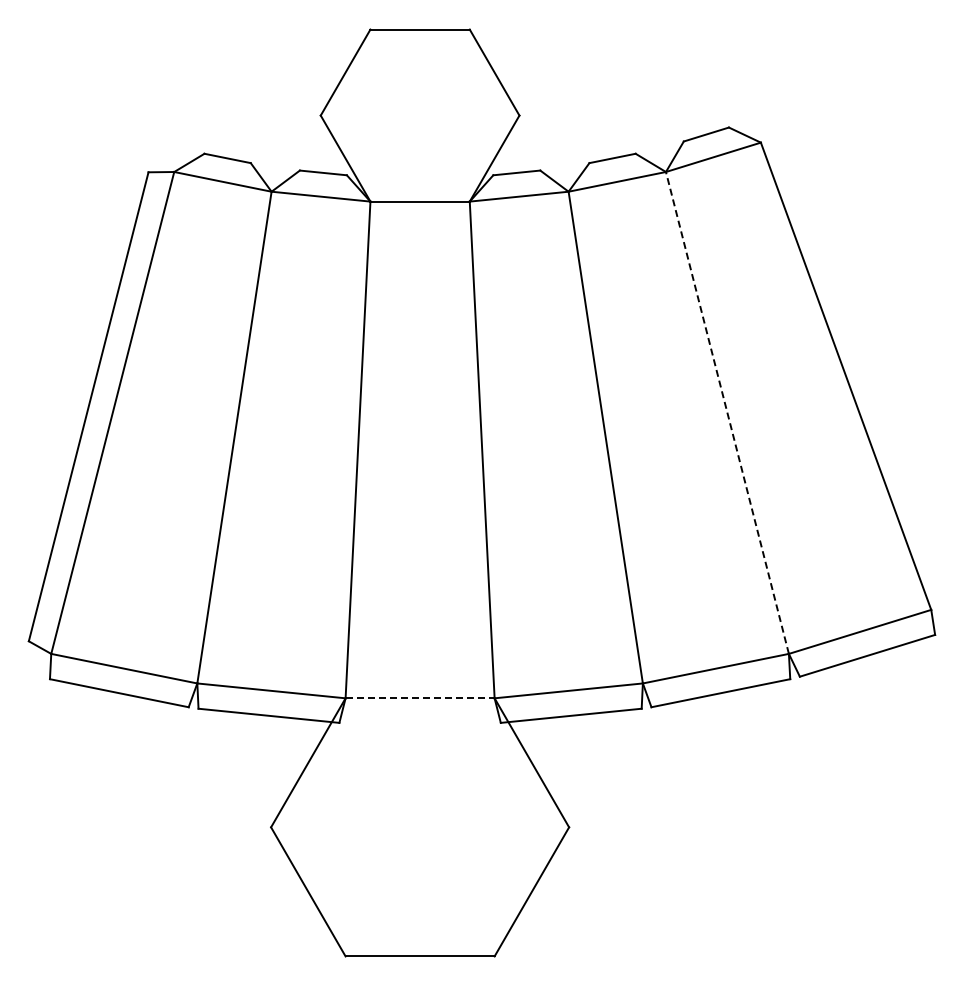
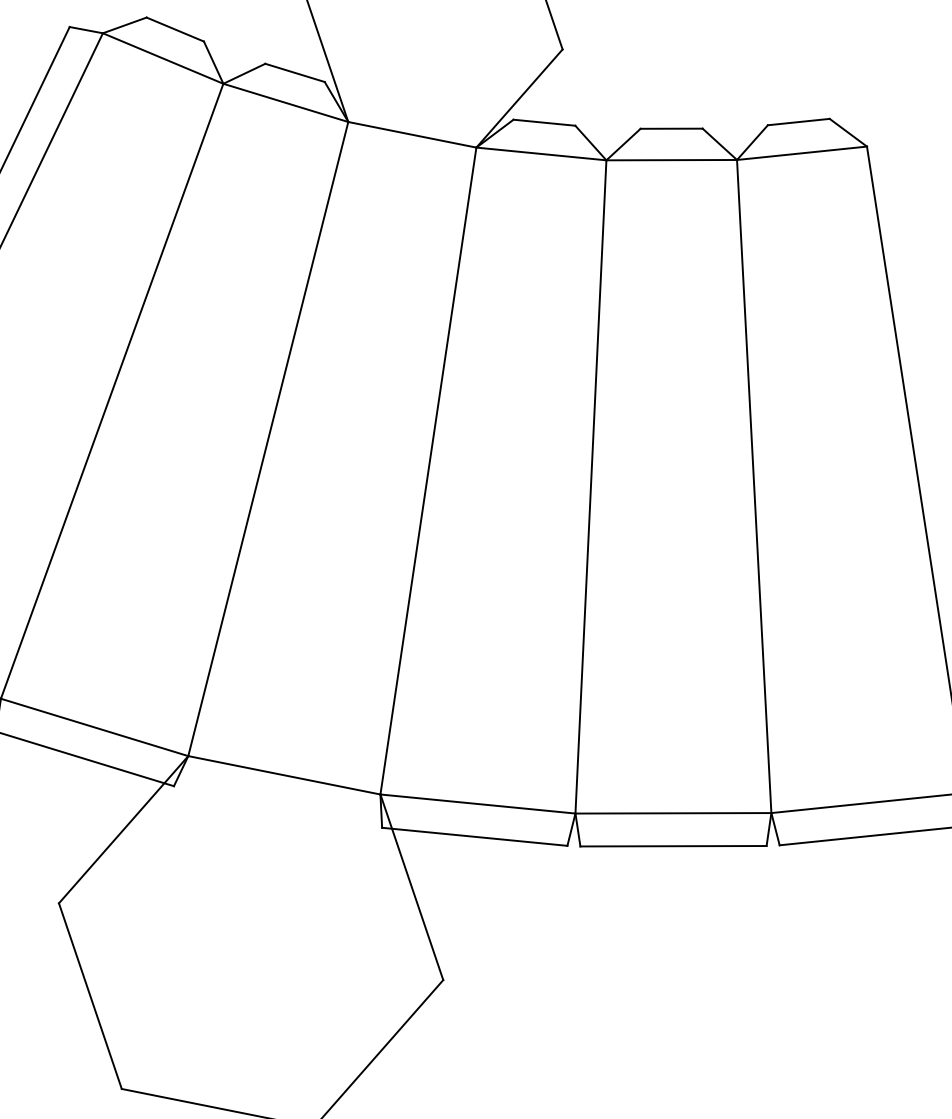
line: (727, 412) -> (754, 485), dashed -> solid
line: (420, 698) -> (284, 775), dashed -> solid

